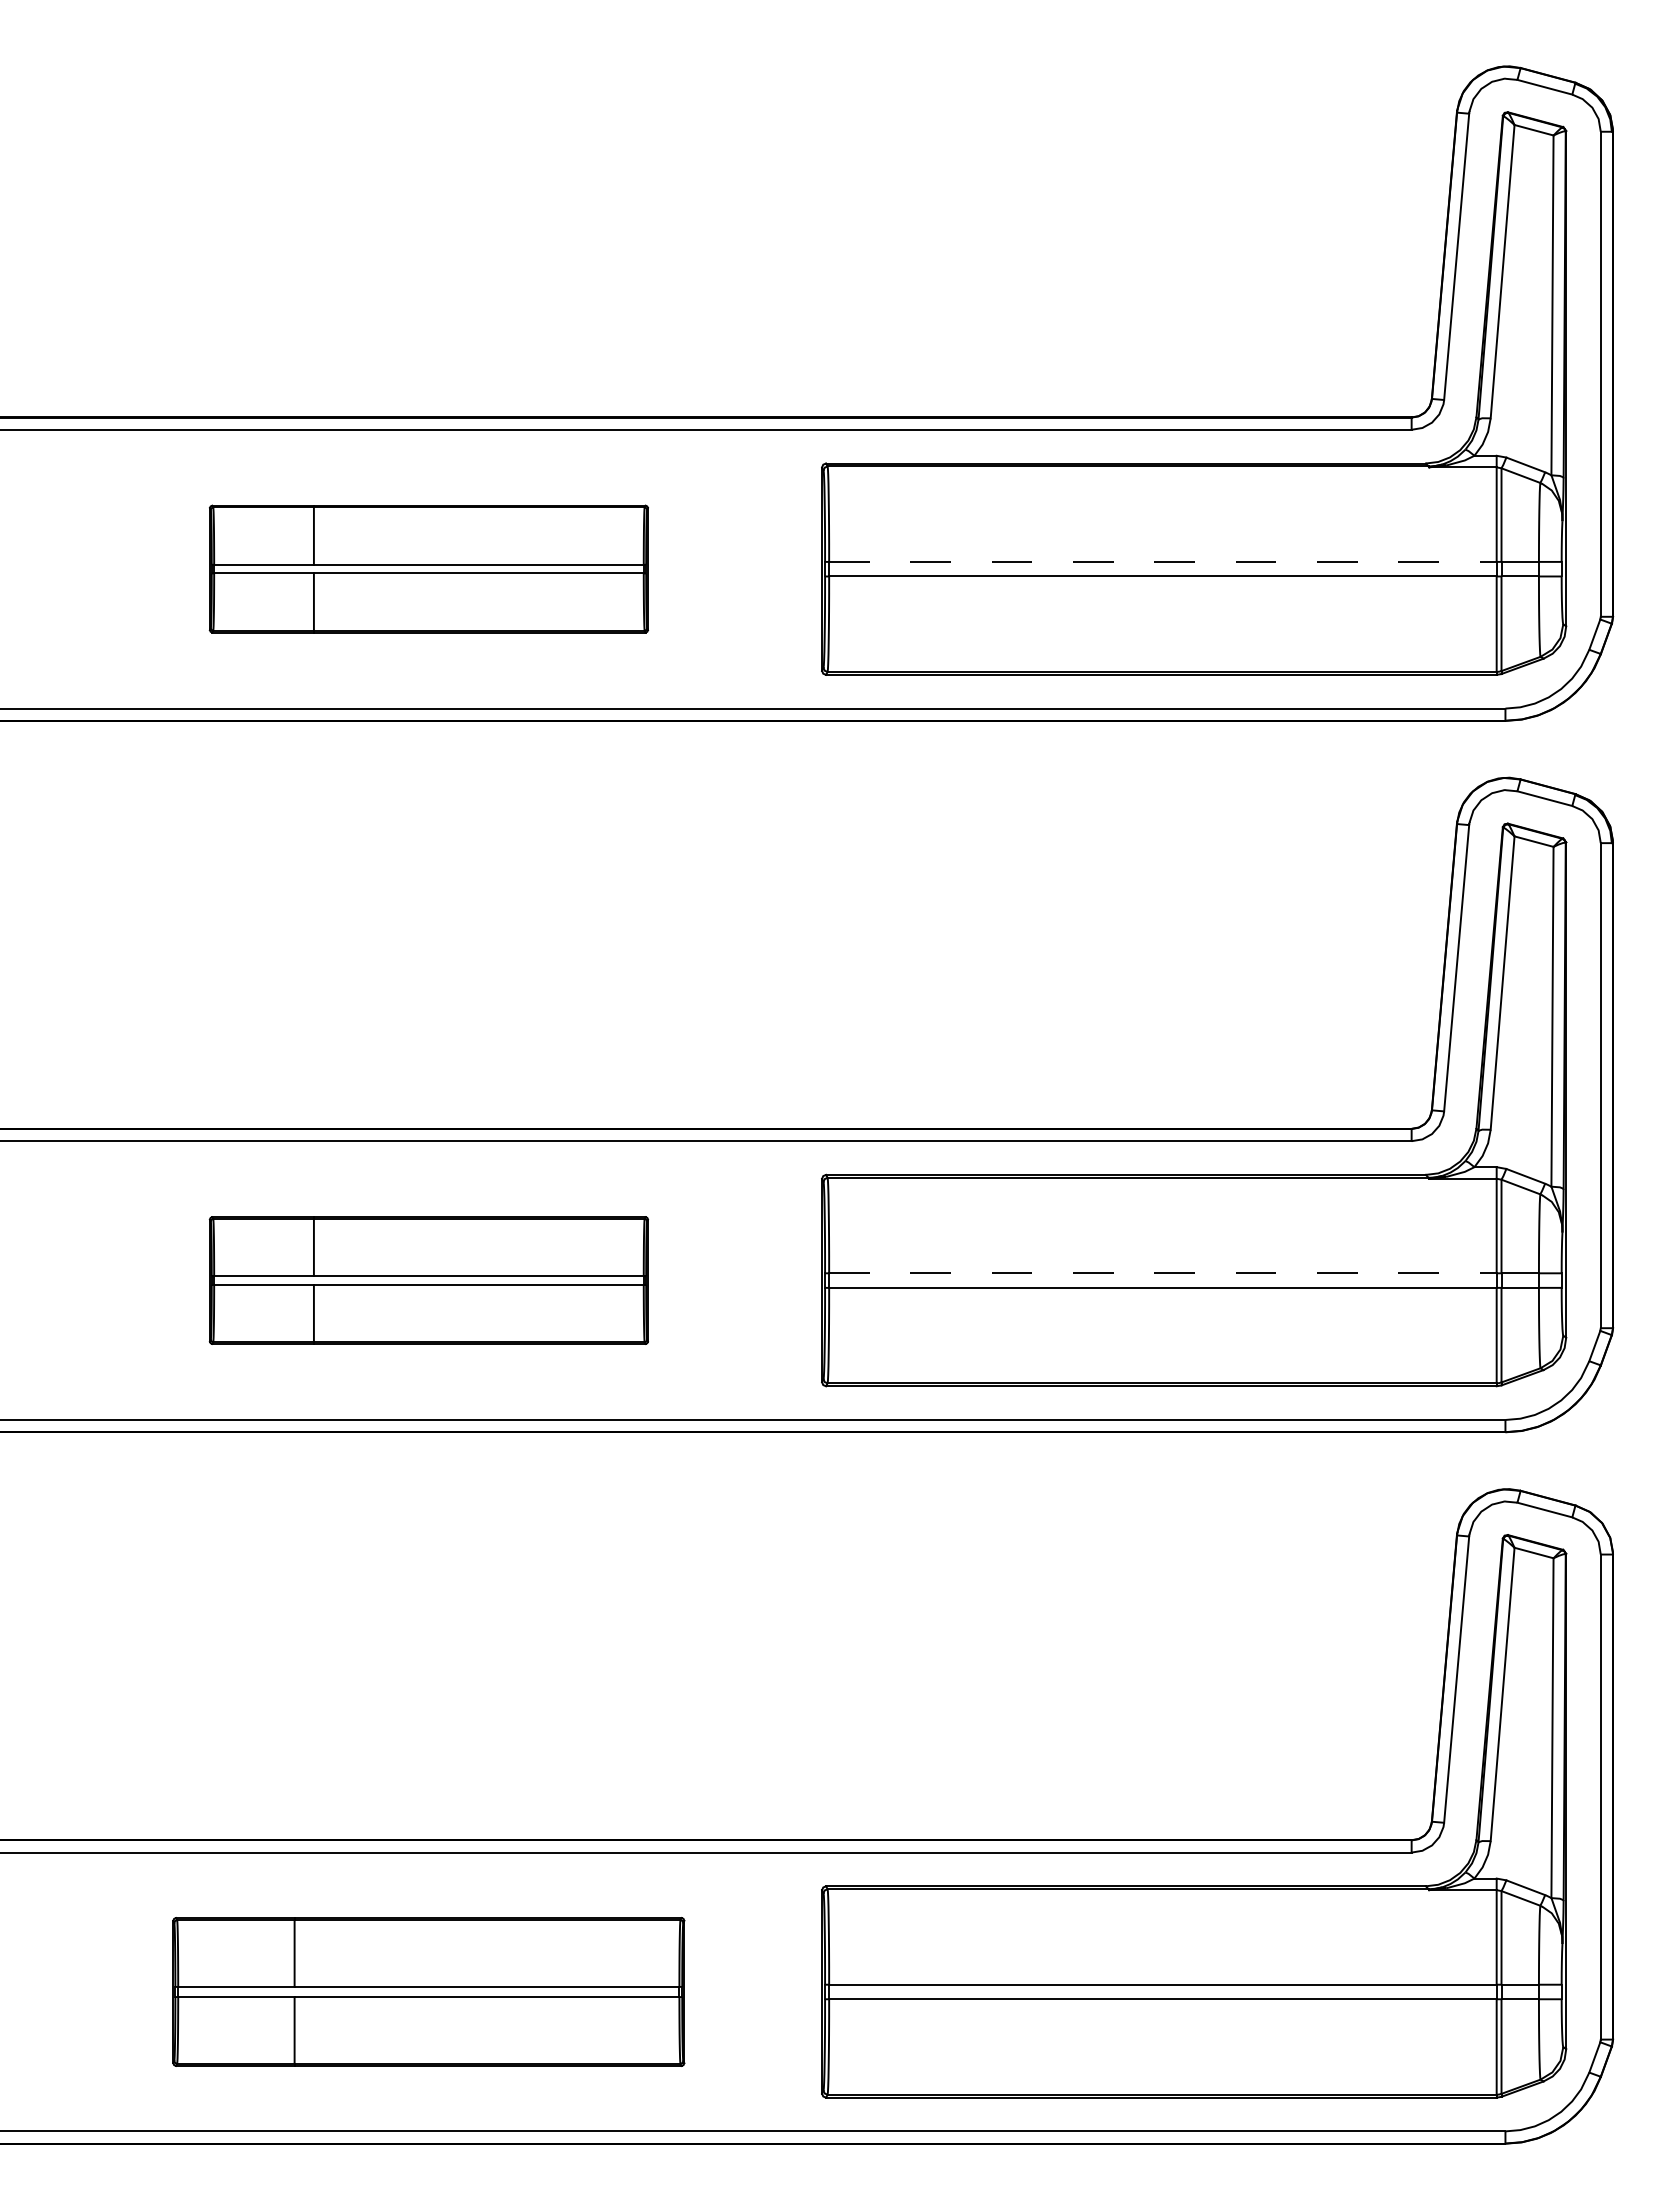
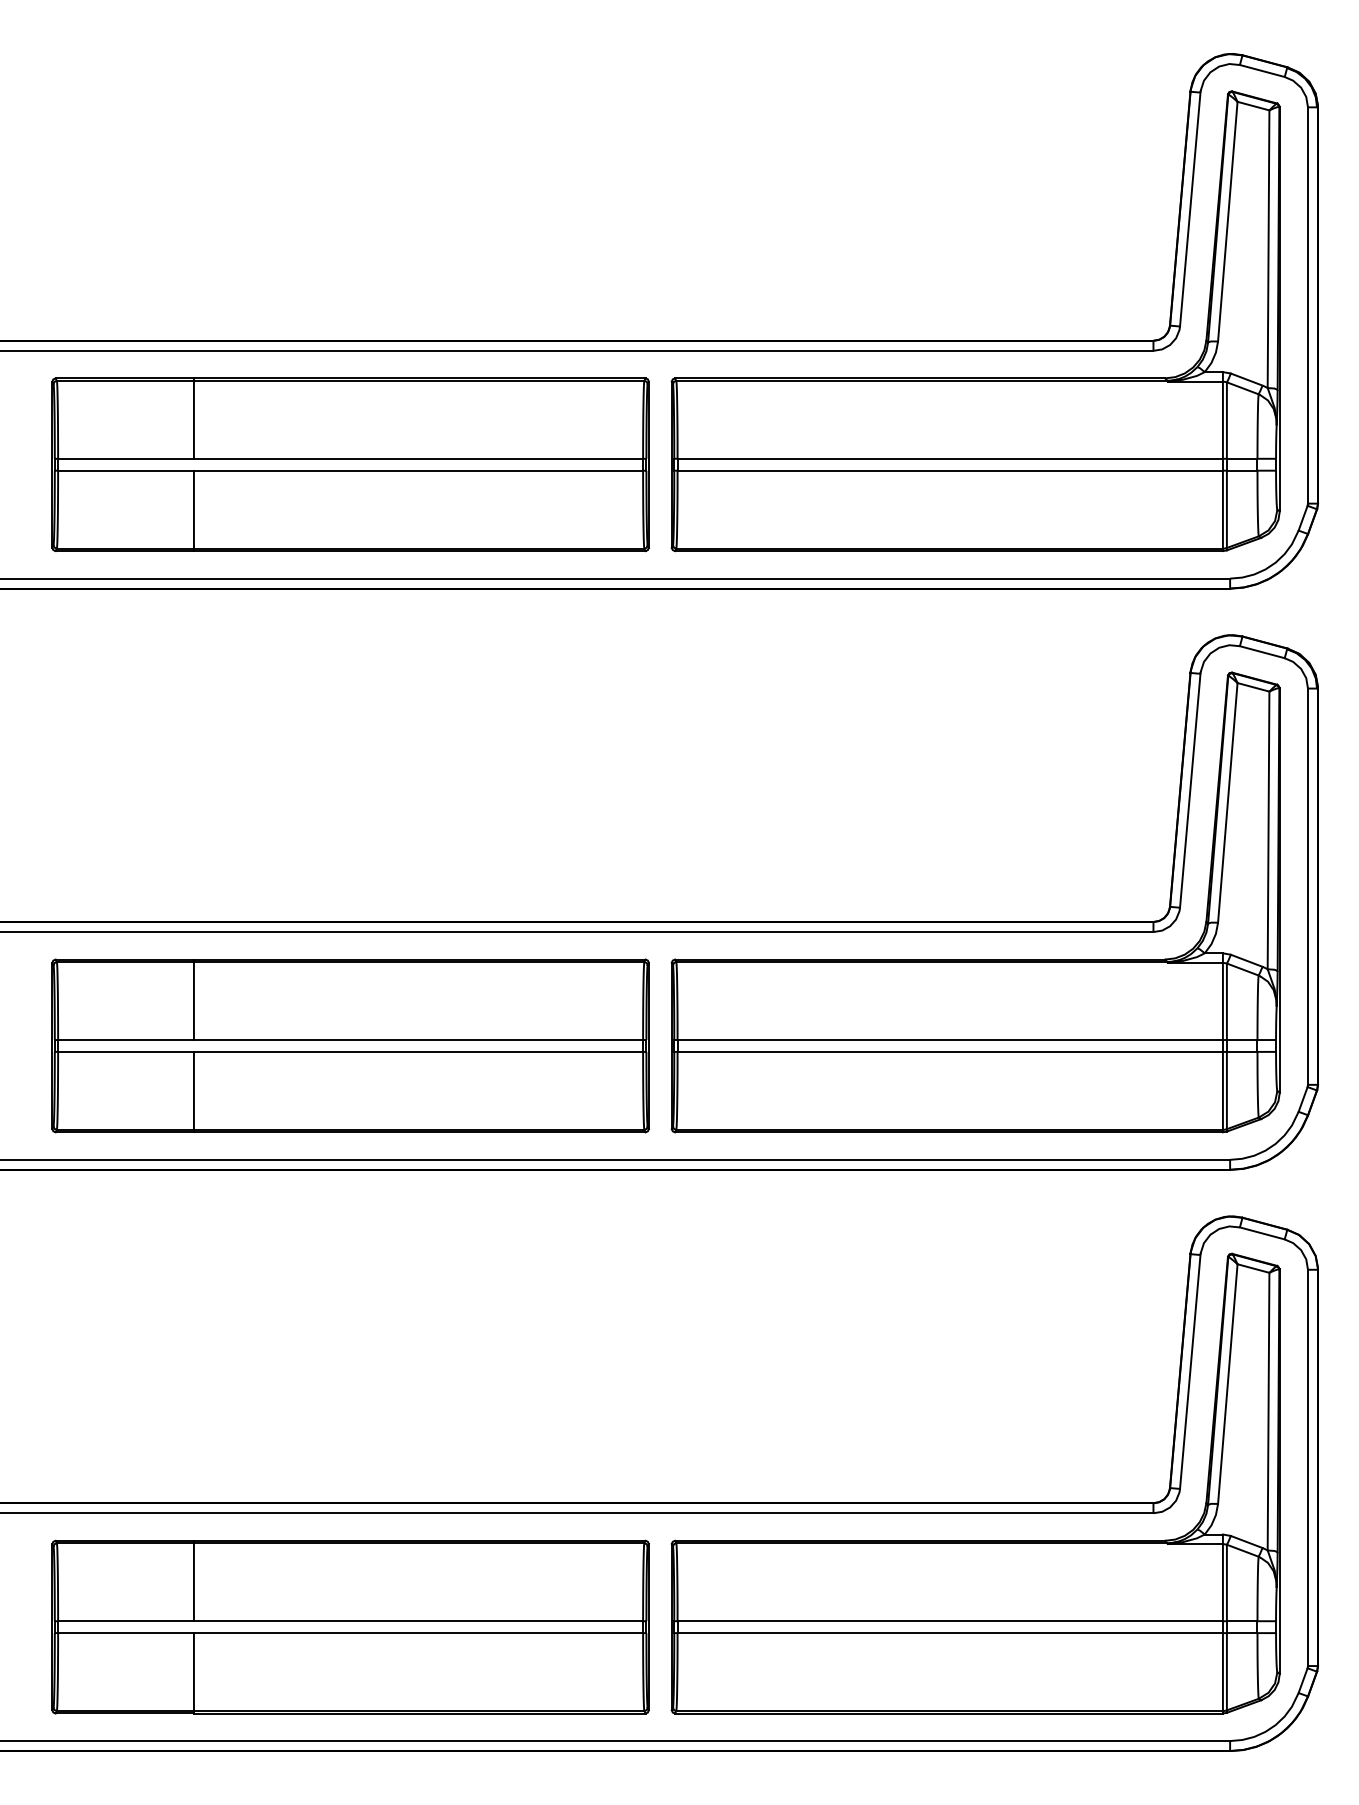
line: (1162, 561) -> (949, 458), dashed -> solid
part: (428, 568) -> (350, 464), size x1.67
line: (1162, 1273) -> (949, 1040), dashed -> solid
part: (428, 1280) -> (350, 1045), size x1.67
part: (428, 1991) -> (350, 1626), size x1.43

